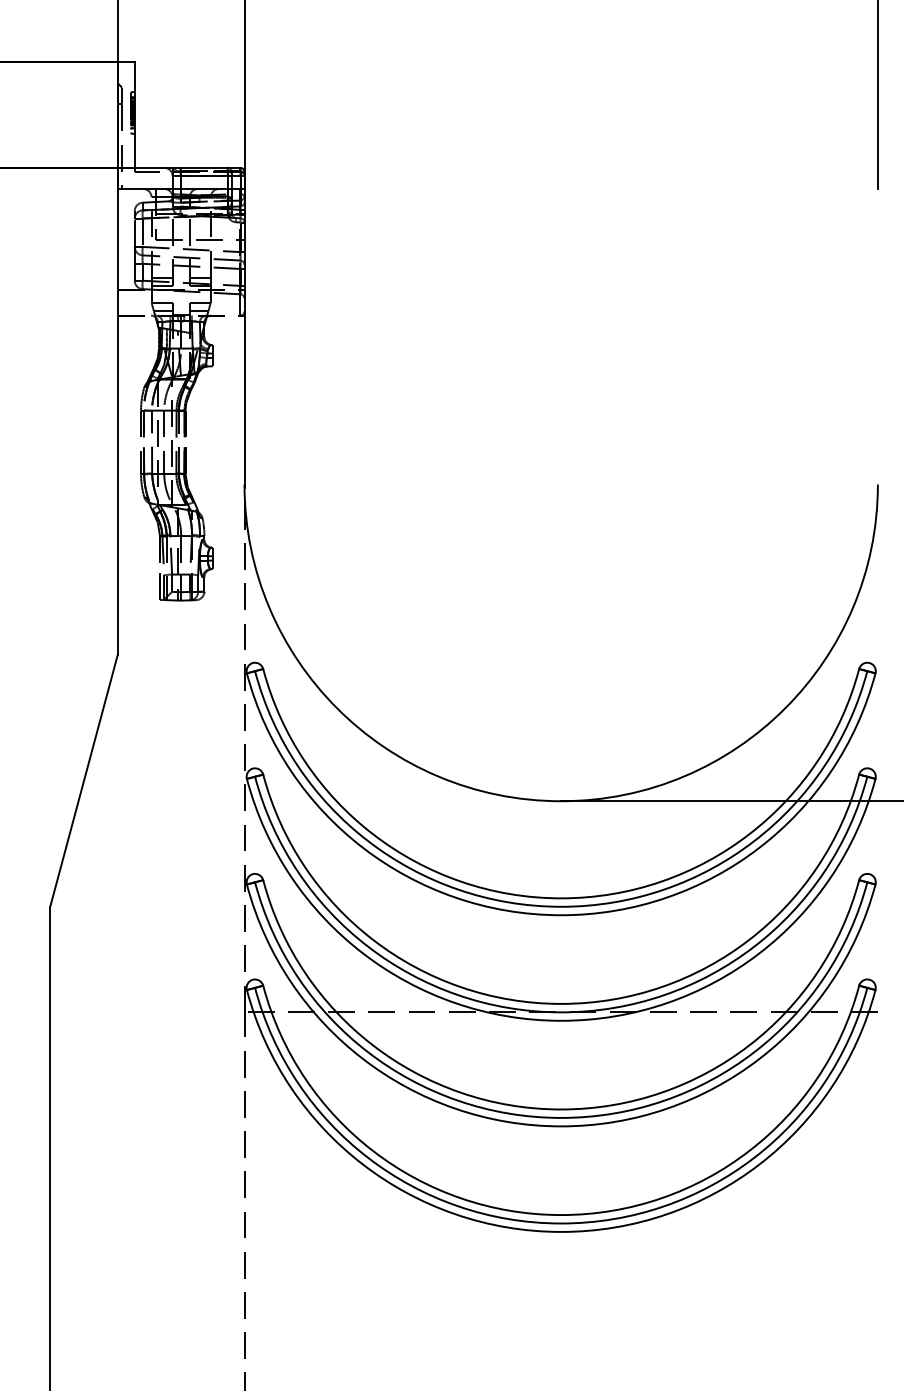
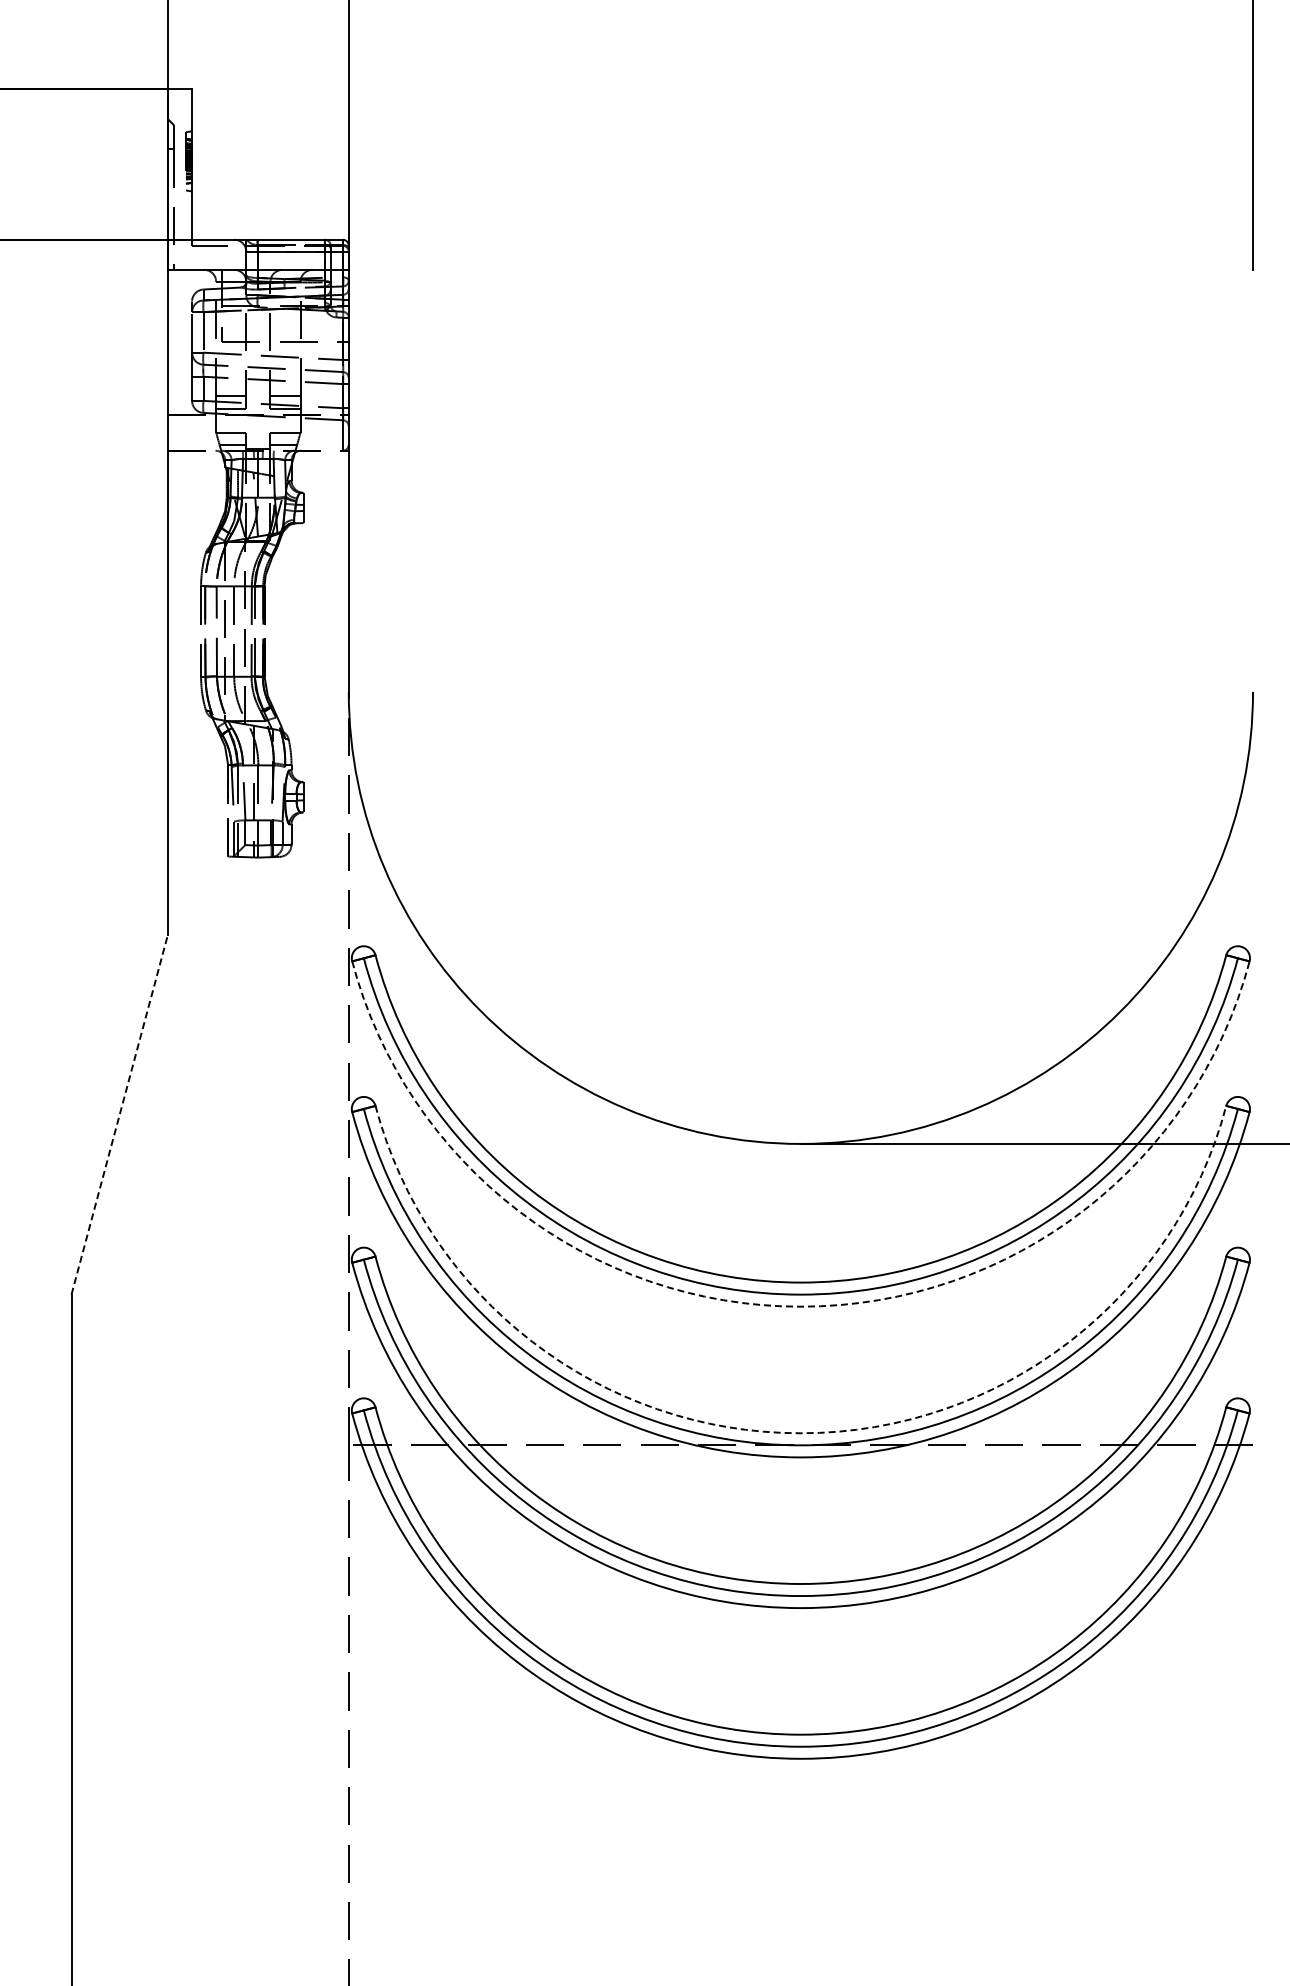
line: (83, 780) -> (119, 1114), solid -> dashed
arc: (560, 915) -> (800, 1306), solid -> dashed
arc: (560, 1004) -> (800, 1433), solid -> dashed

